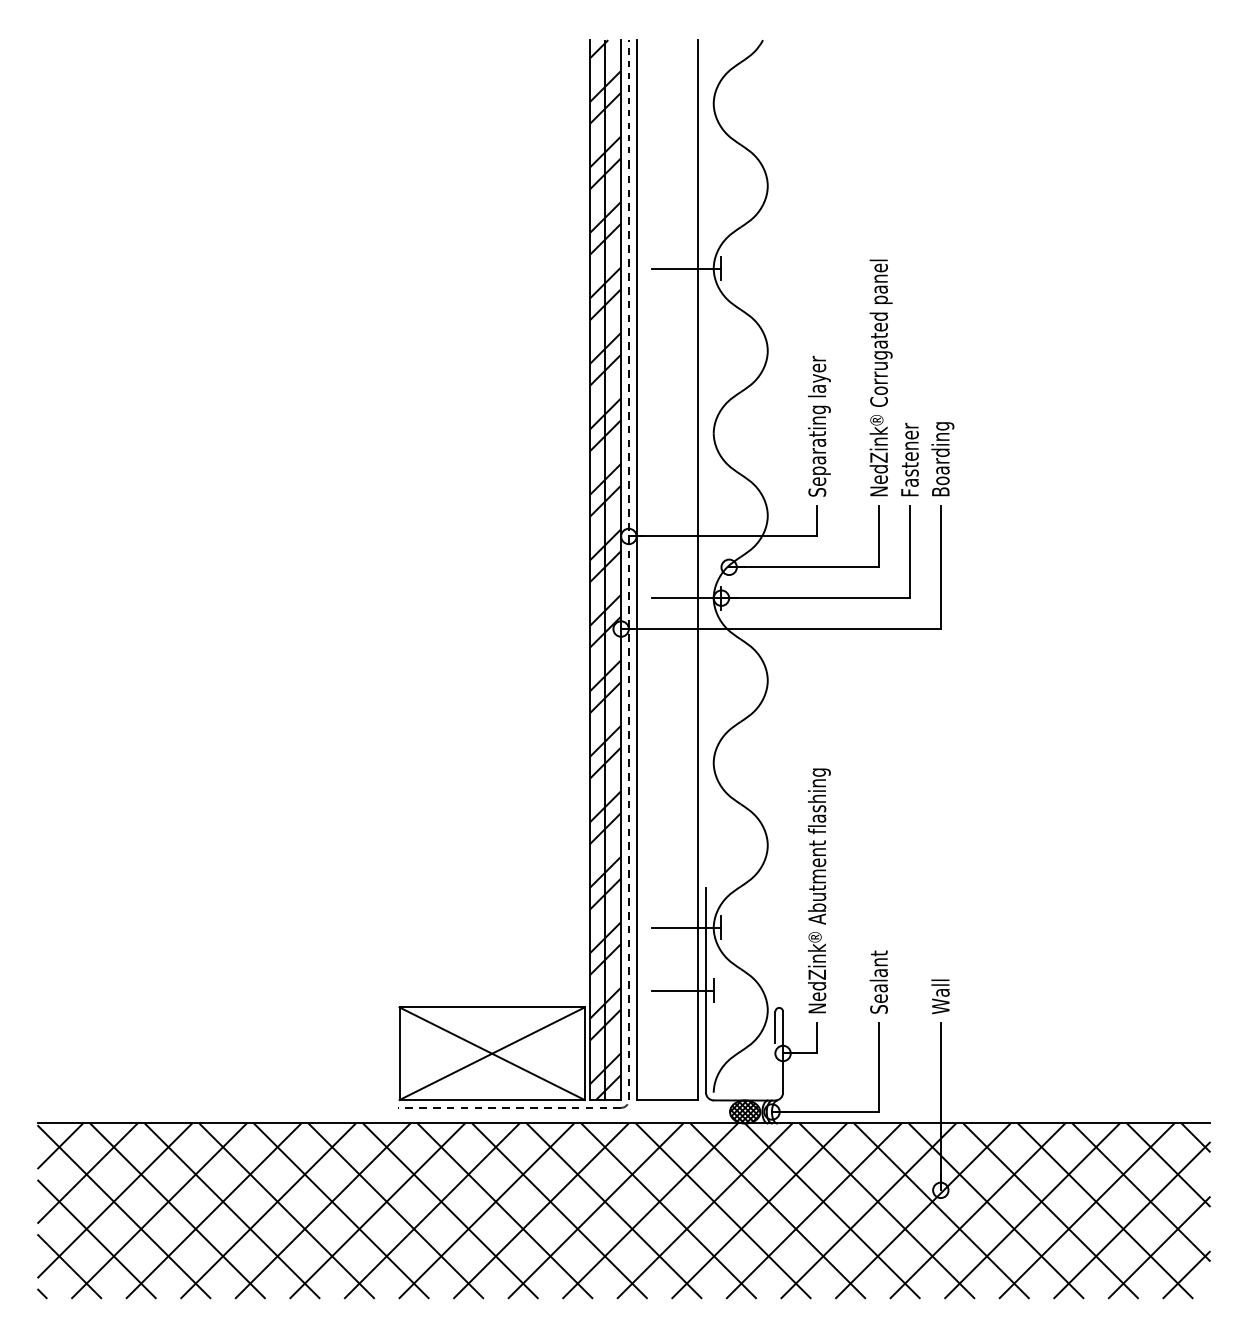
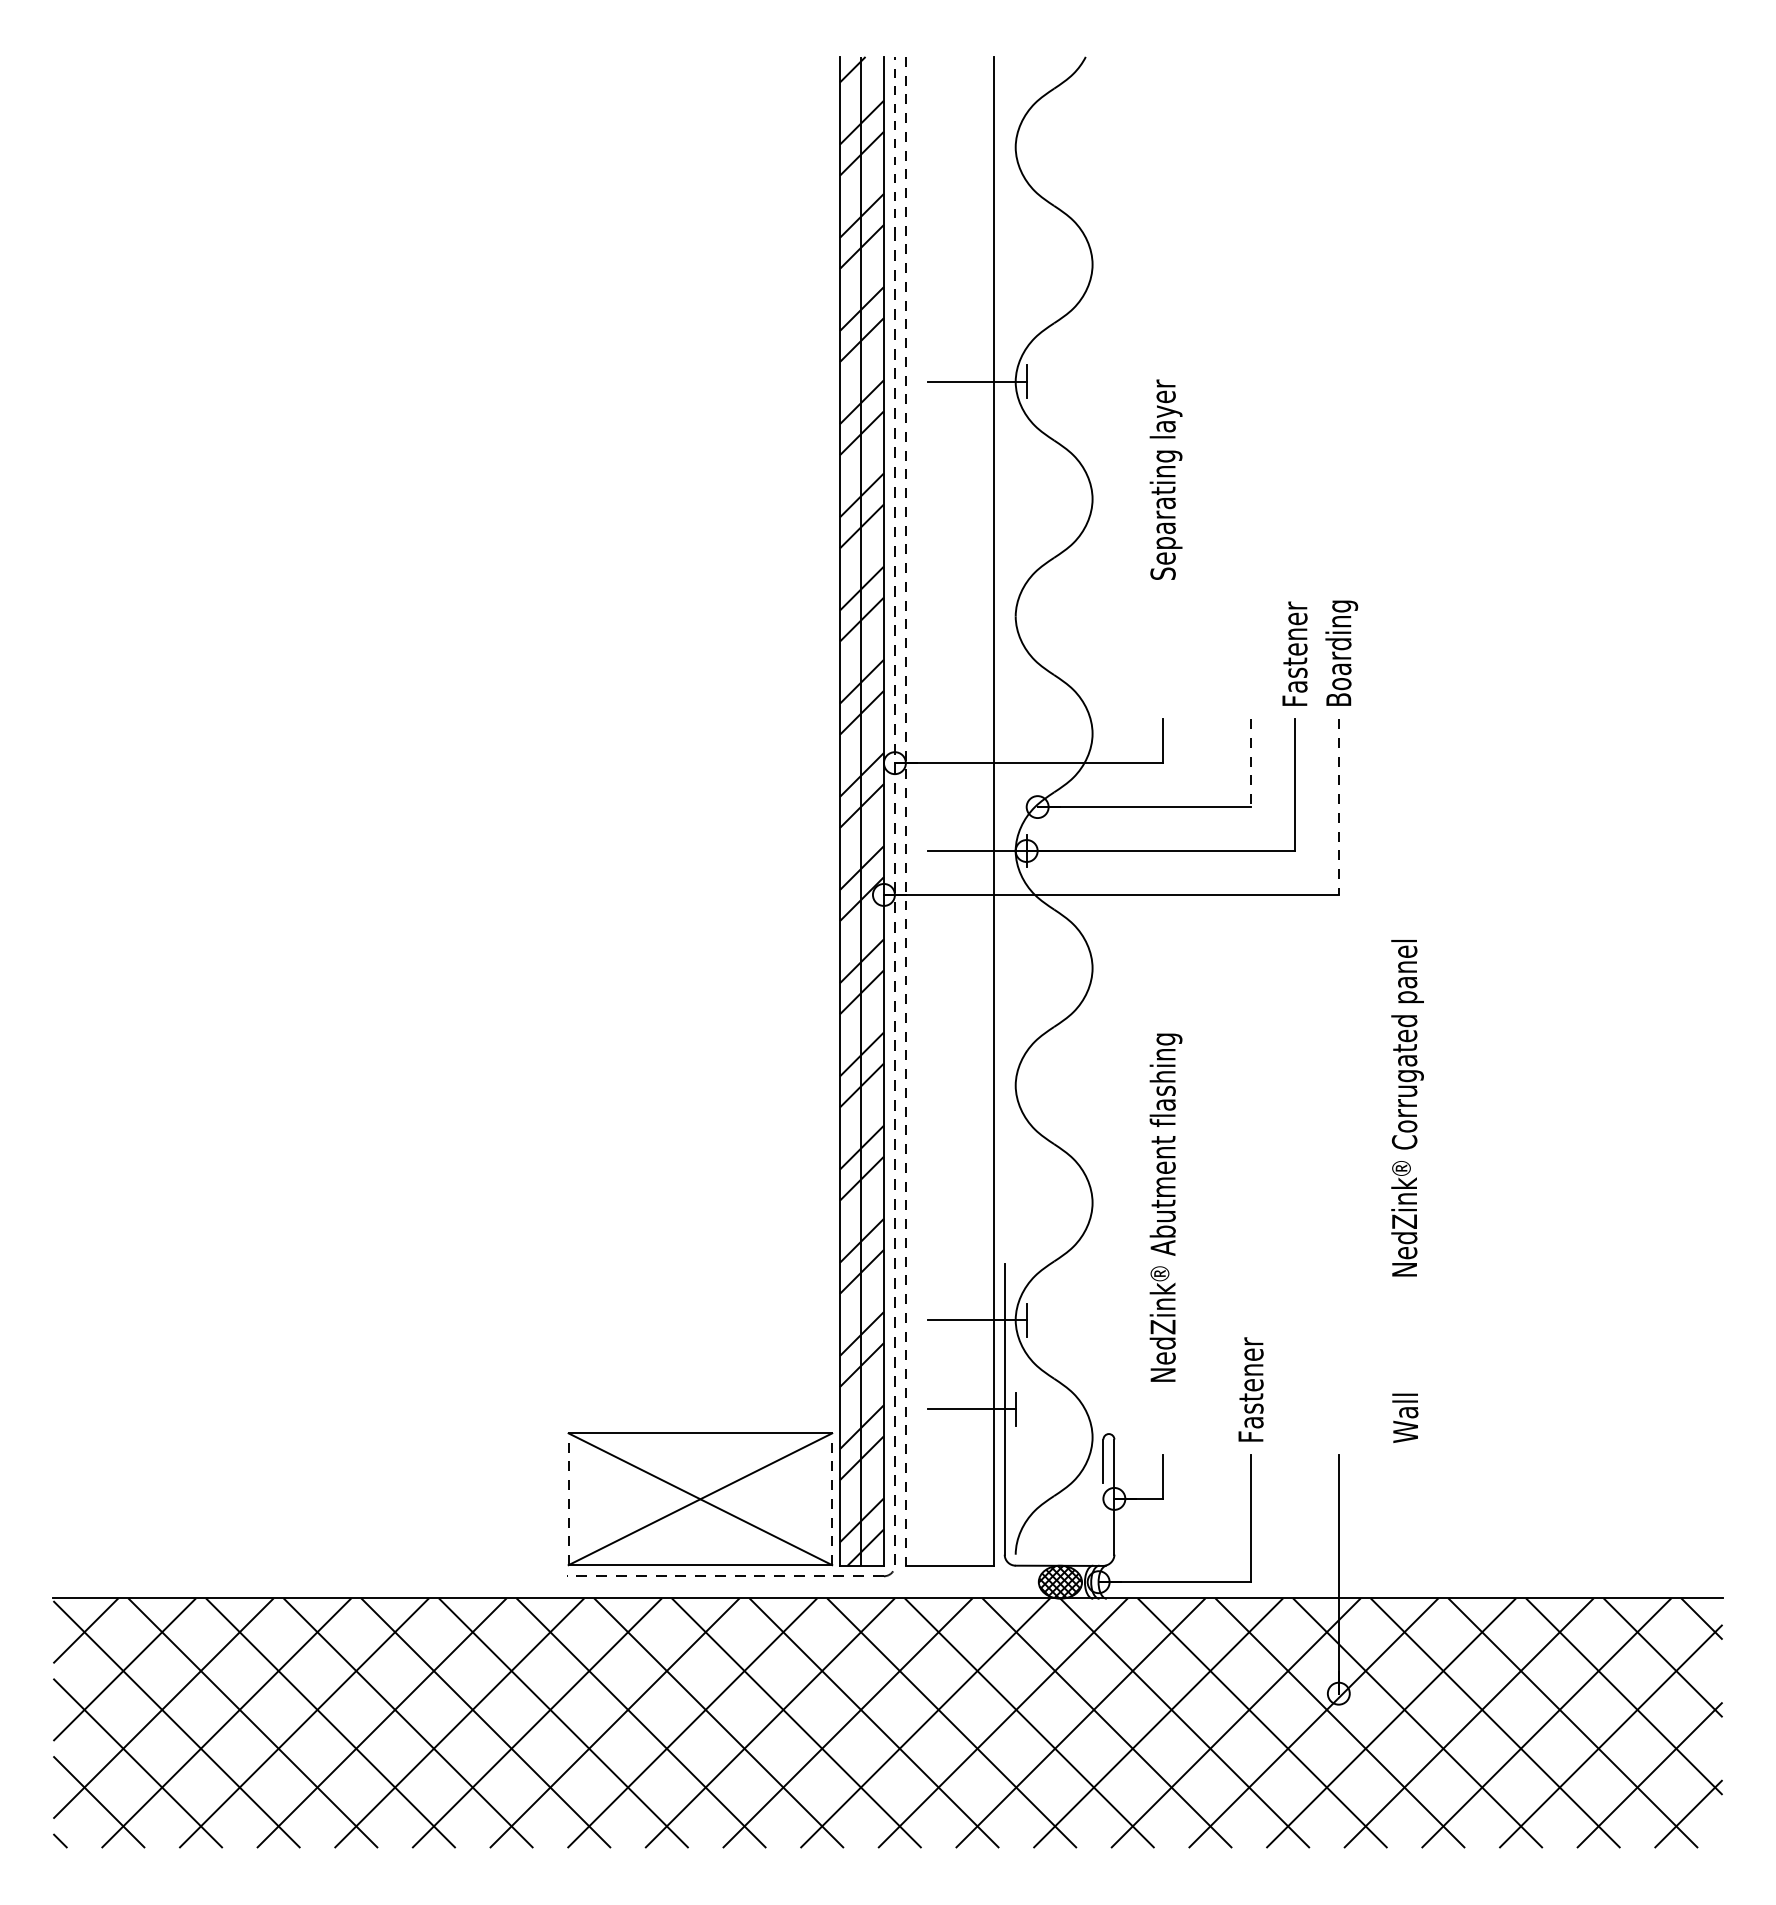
text: (880, 377) -> (1406, 1107), moved
text: (819, 425) -> (1166, 478), moved
line: (879, 536) -> (1251, 763), solid -> dashed
line: (940, 567) -> (1338, 807), solid -> dashed
line: (636, 570) -> (905, 811), solid -> dashed
text: (819, 890) -> (1166, 1207), moved
text: (878, 976) -> (1250, 1389), Sealant -> Fastener
text: (940, 996) -> (1405, 1417), moved
line: (399, 1053) -> (568, 1498), solid -> dashed
line: (584, 1053) -> (831, 1498), solid -> dashed

